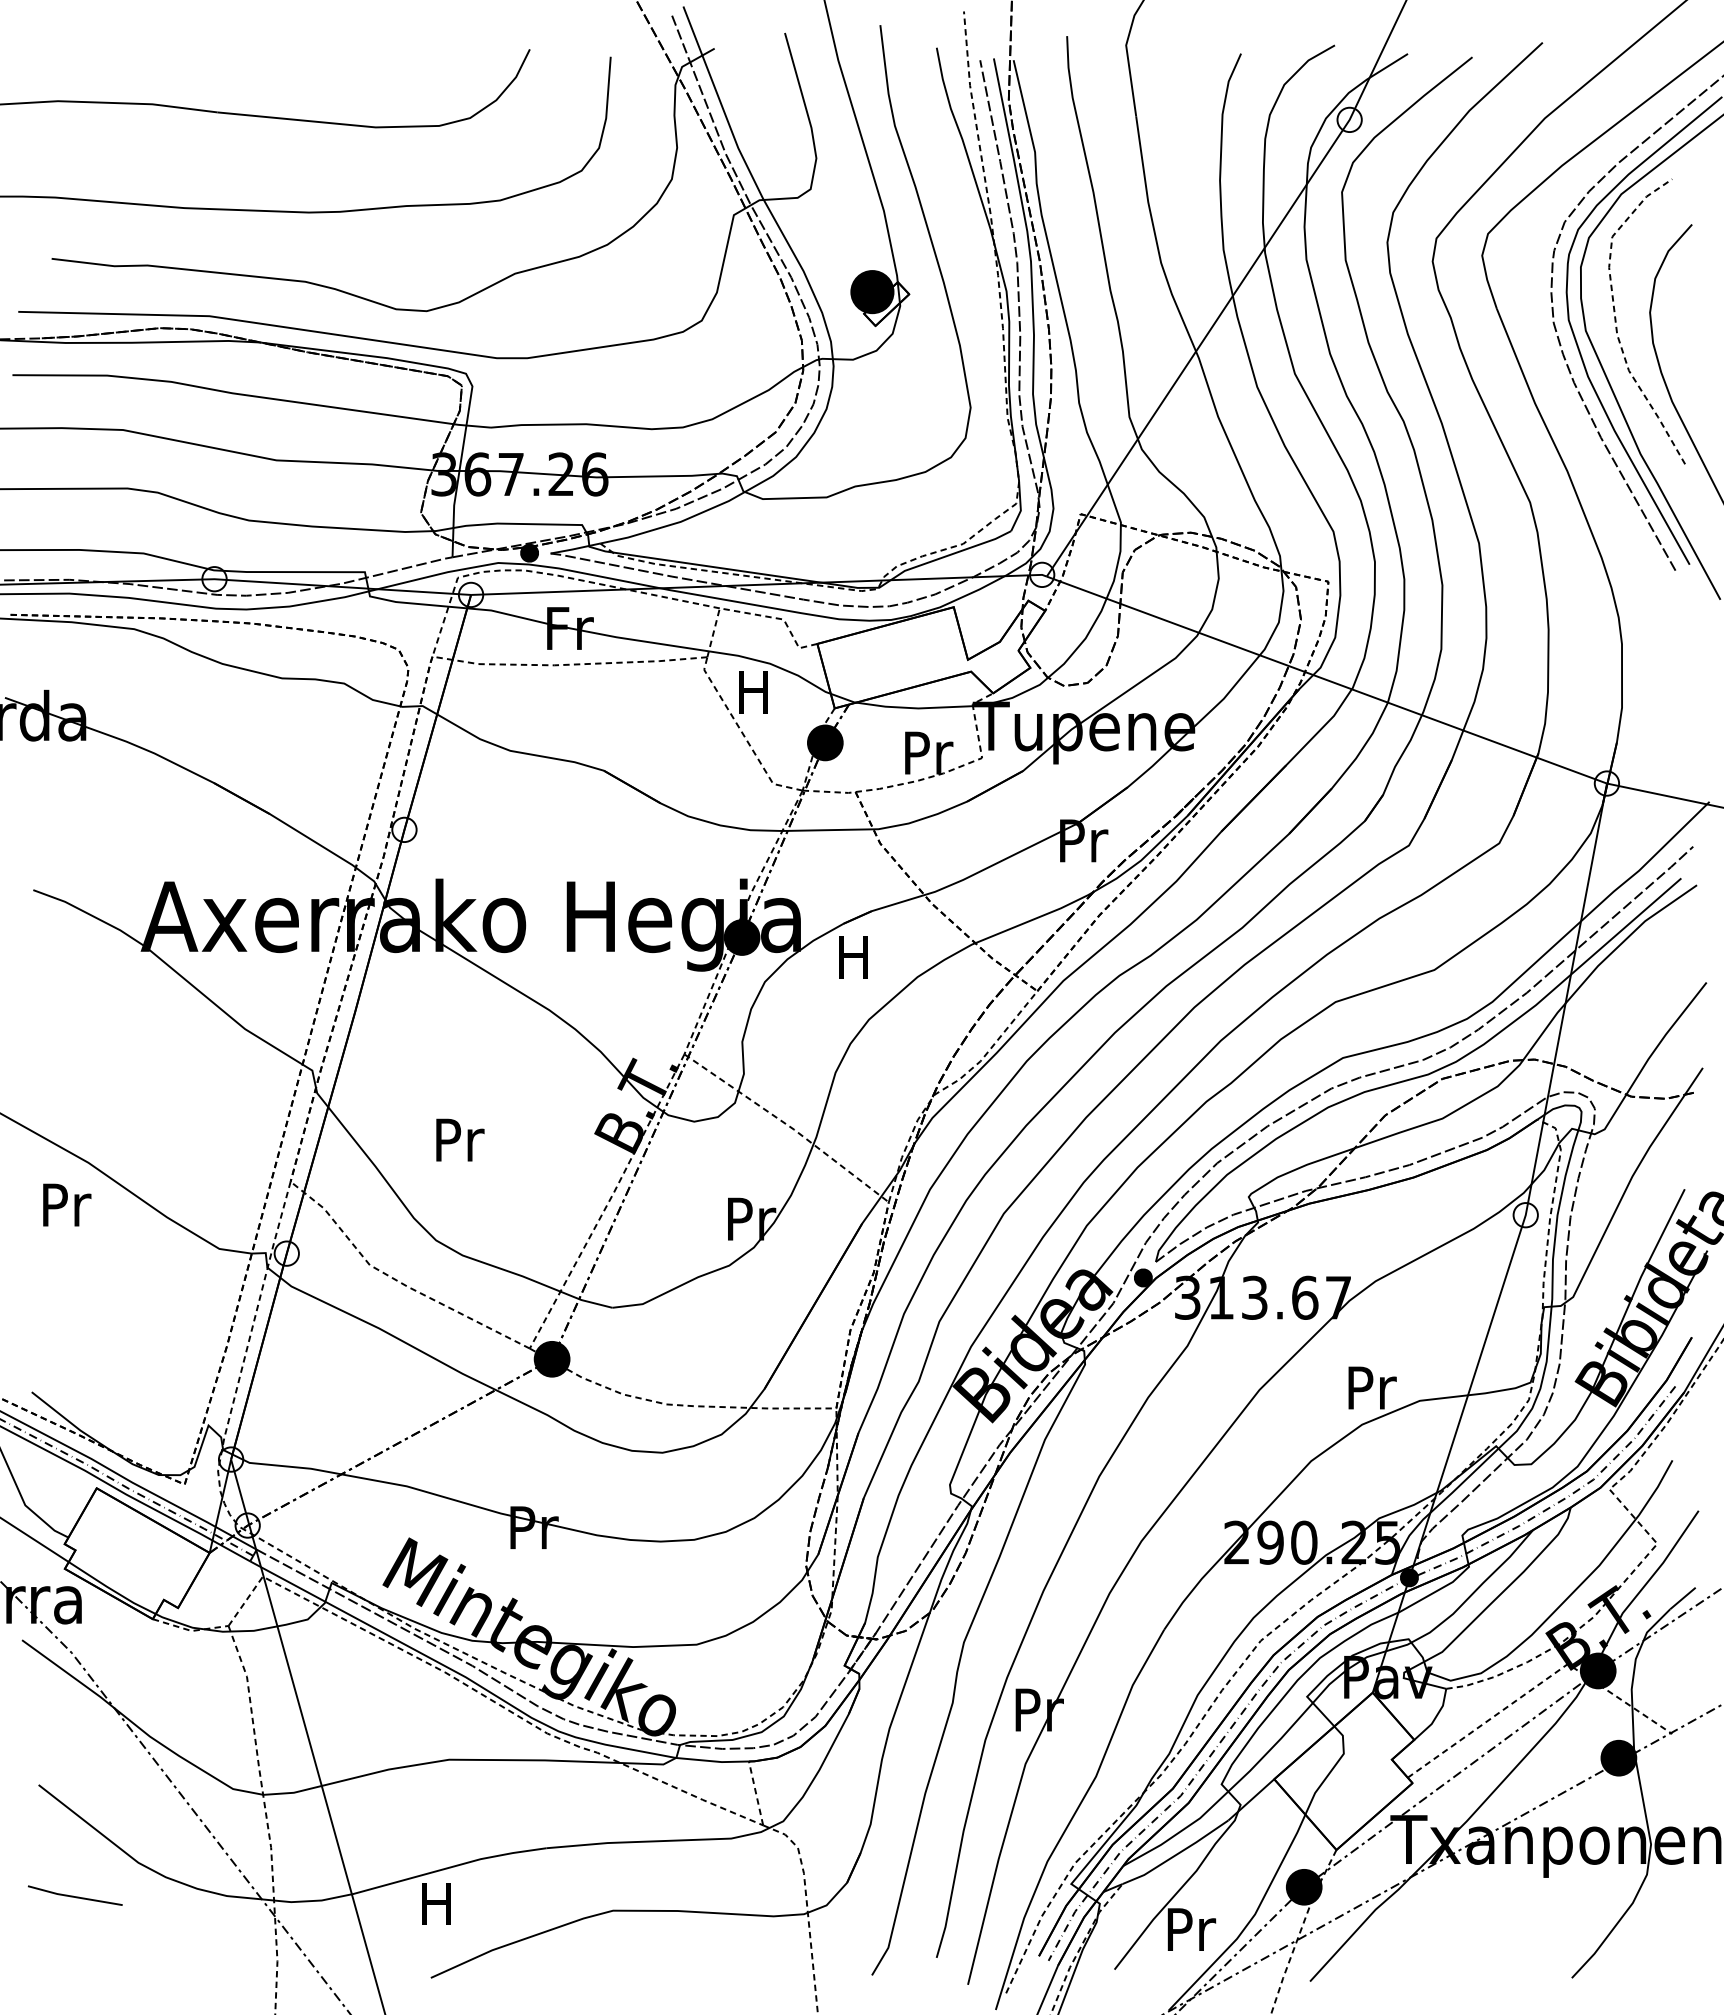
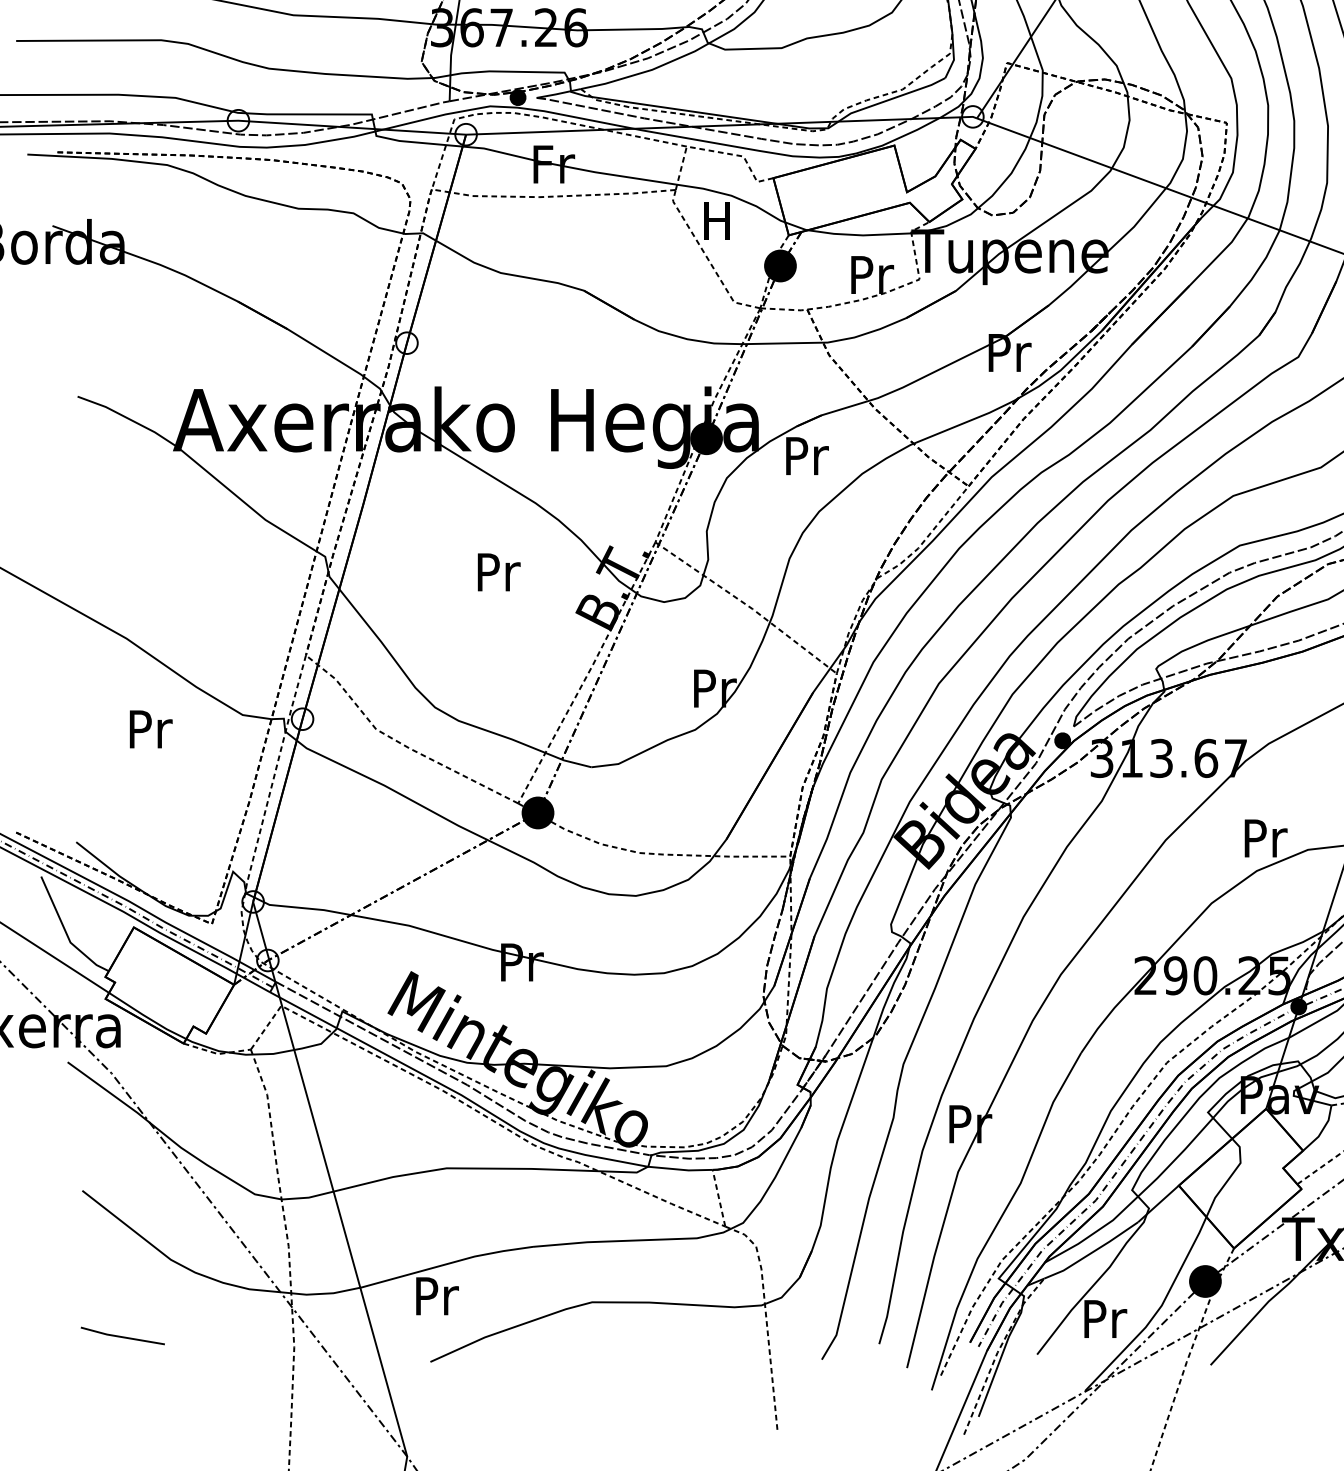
text: (855, 956) -> (807, 455), H -> Pr
text: (460, 1139) -> (499, 571), moved
text: (67, 1204) -> (151, 728), moved
line: (75, 1896) -> (123, 1336), moved
text: (438, 1903) -> (437, 1295), H -> Pr

